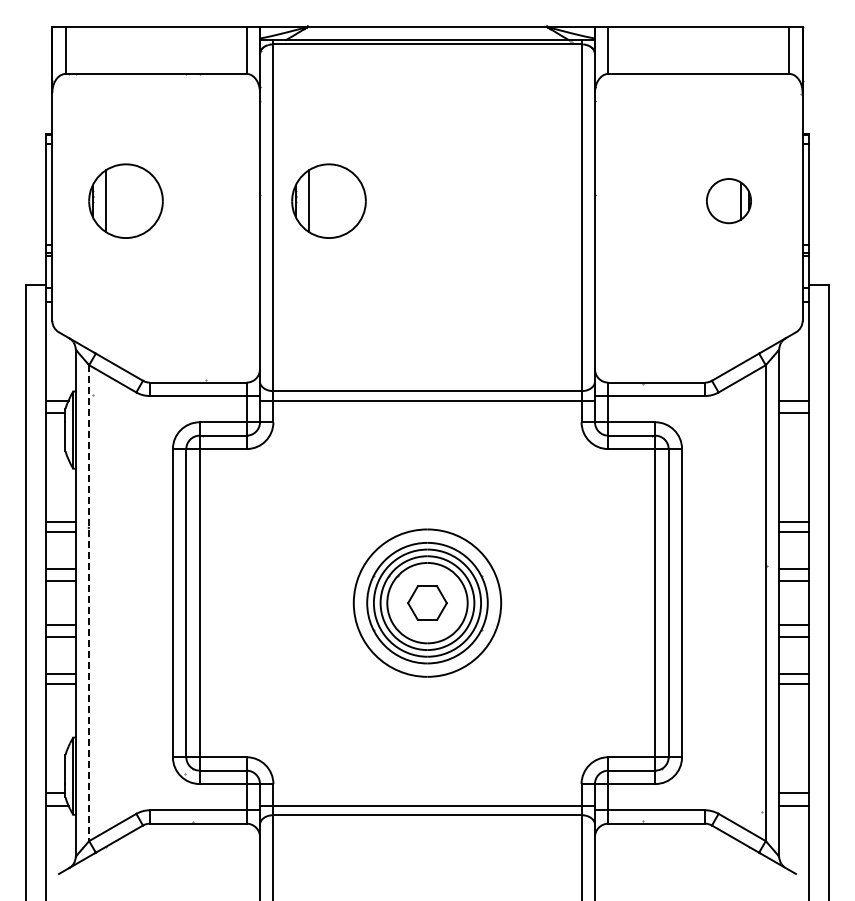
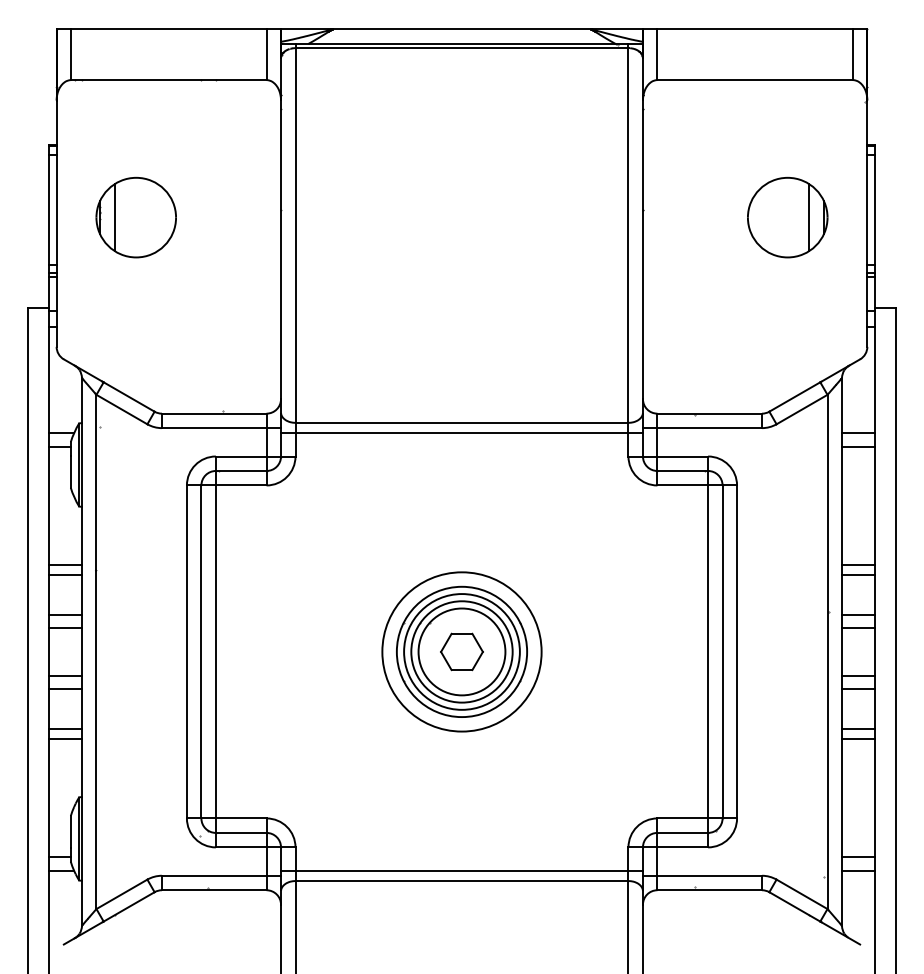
part: (328, 200) -> (355, 216), removed
part: (728, 200) -> (787, 216), size x1.67
line: (89, 603) -> (96, 652), dashed -> solid

